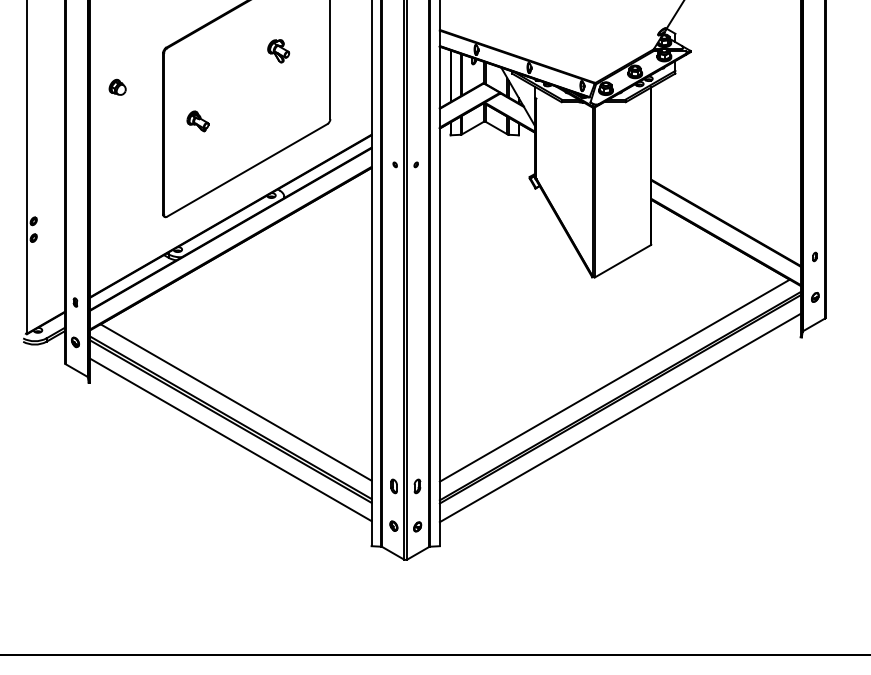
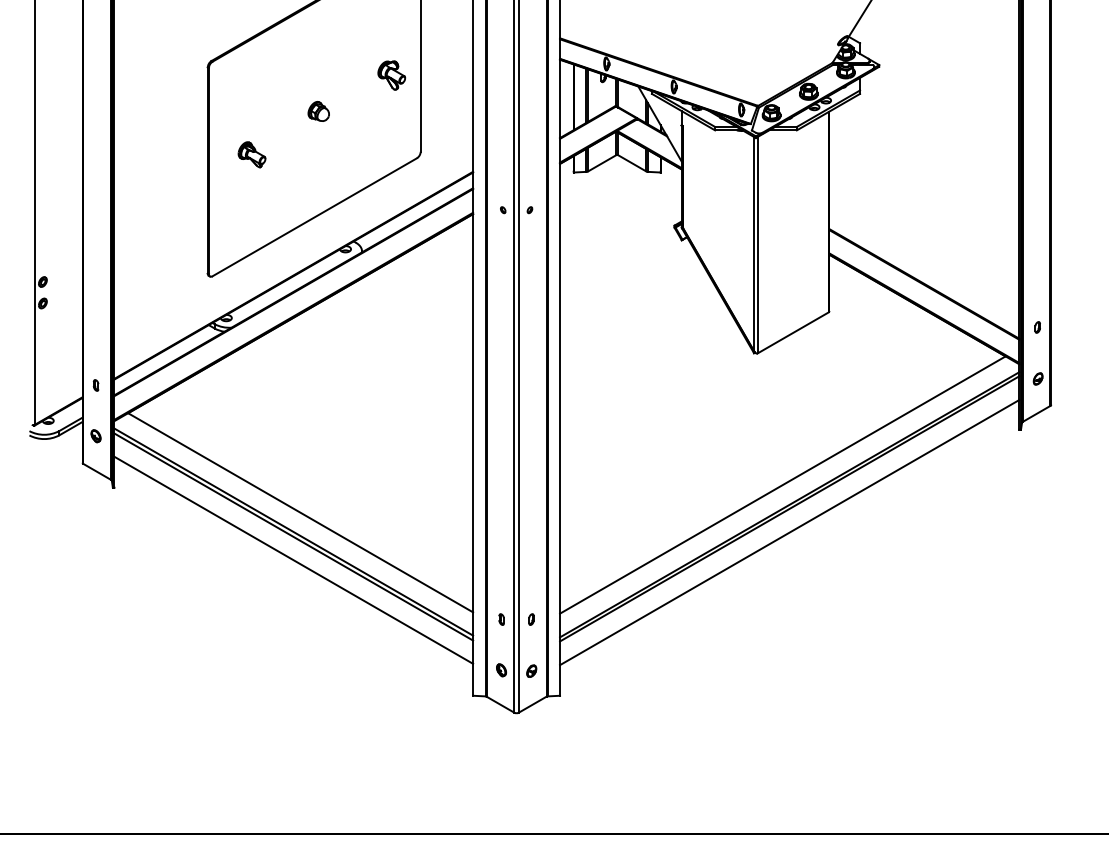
part: (278, 51) -> (391, 75), moved
part: (117, 87) -> (318, 111), moved
part: (393, 486) -> (501, 619), size x0.62
part: (417, 486) -> (531, 619), size x0.62

